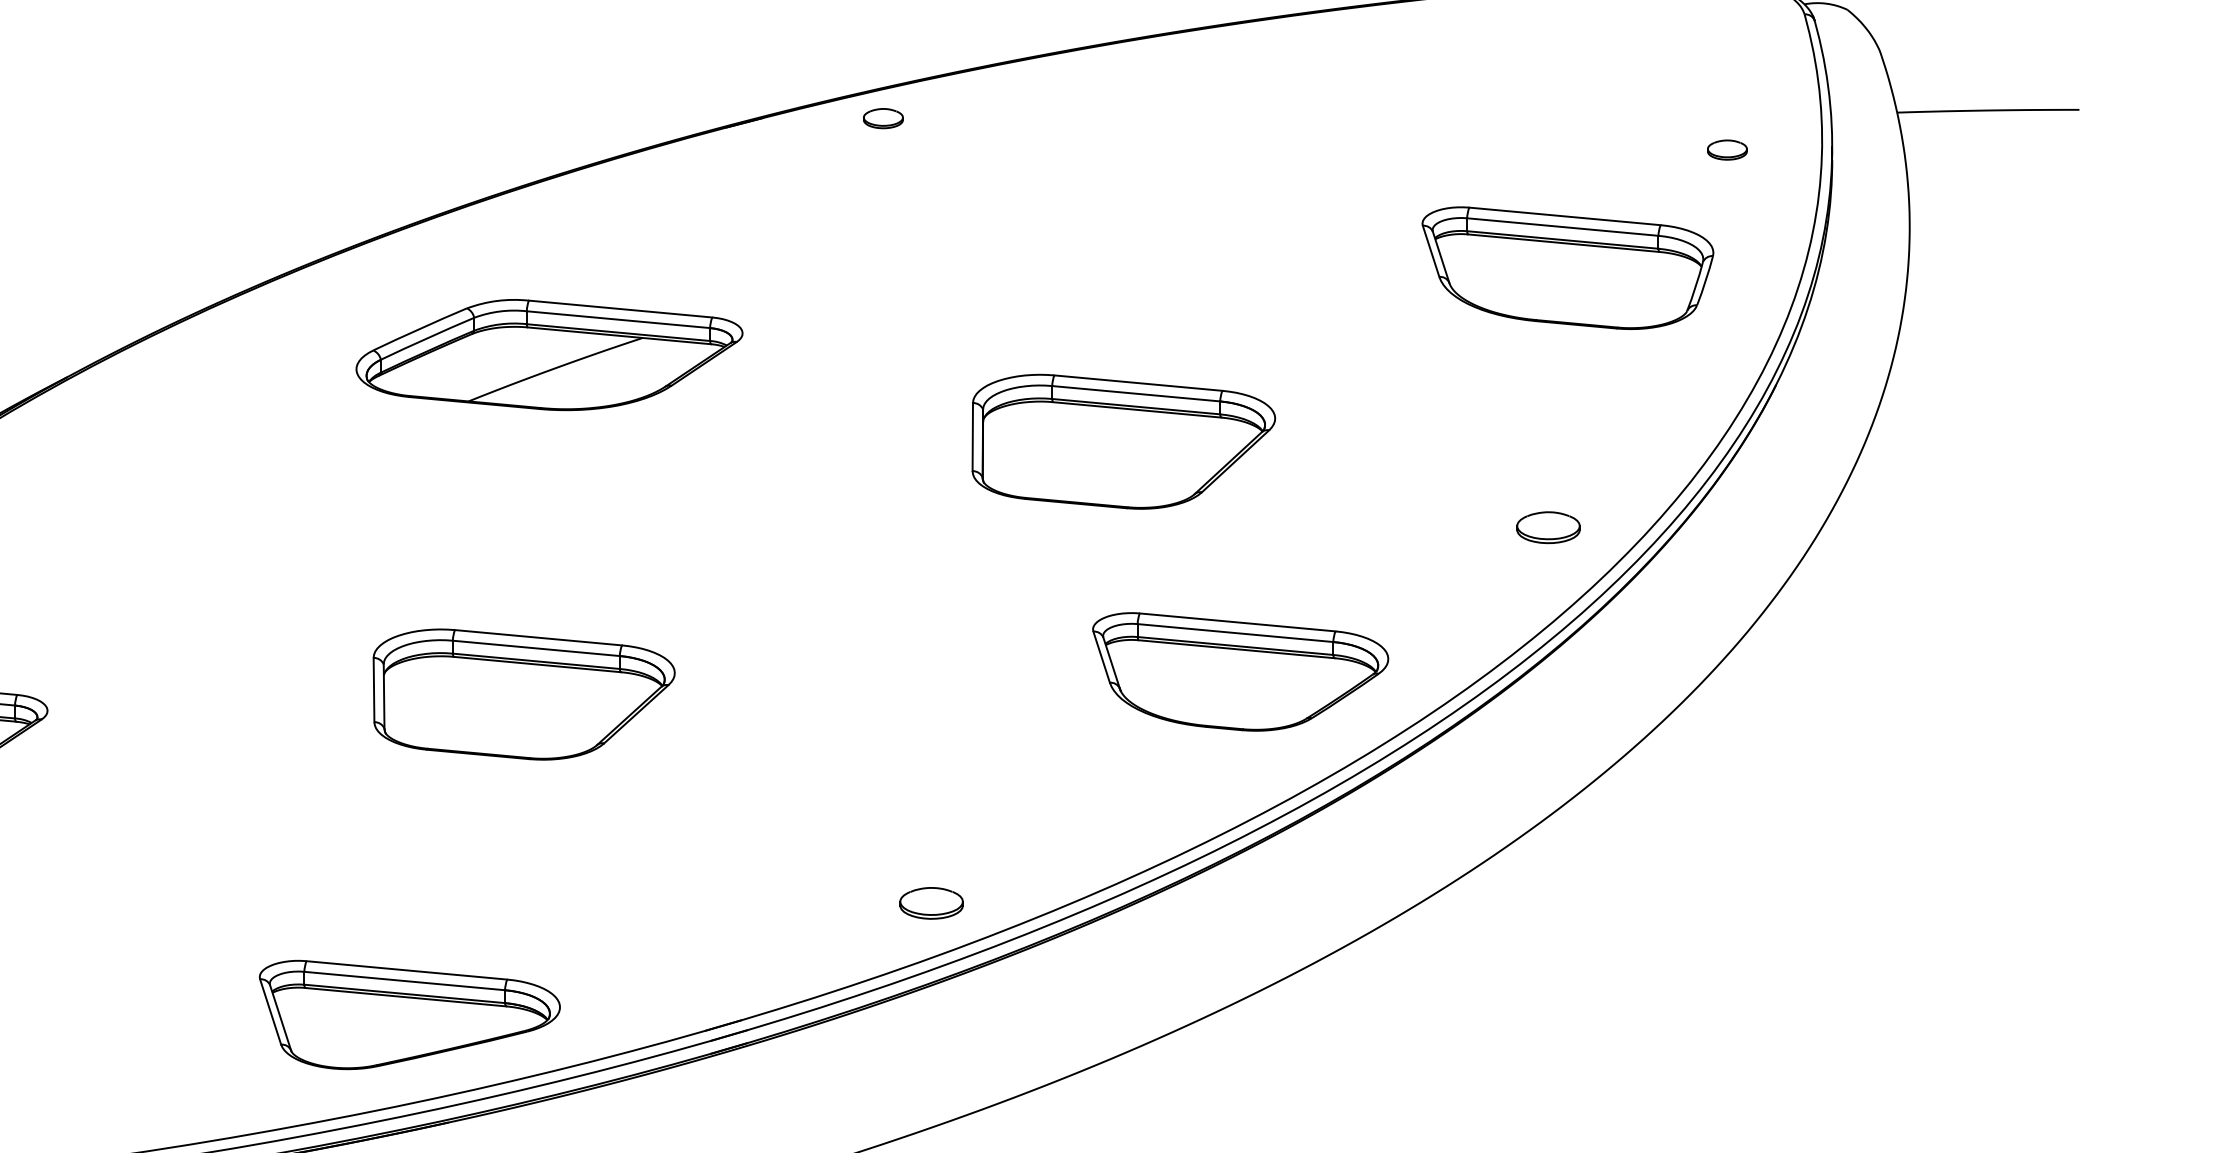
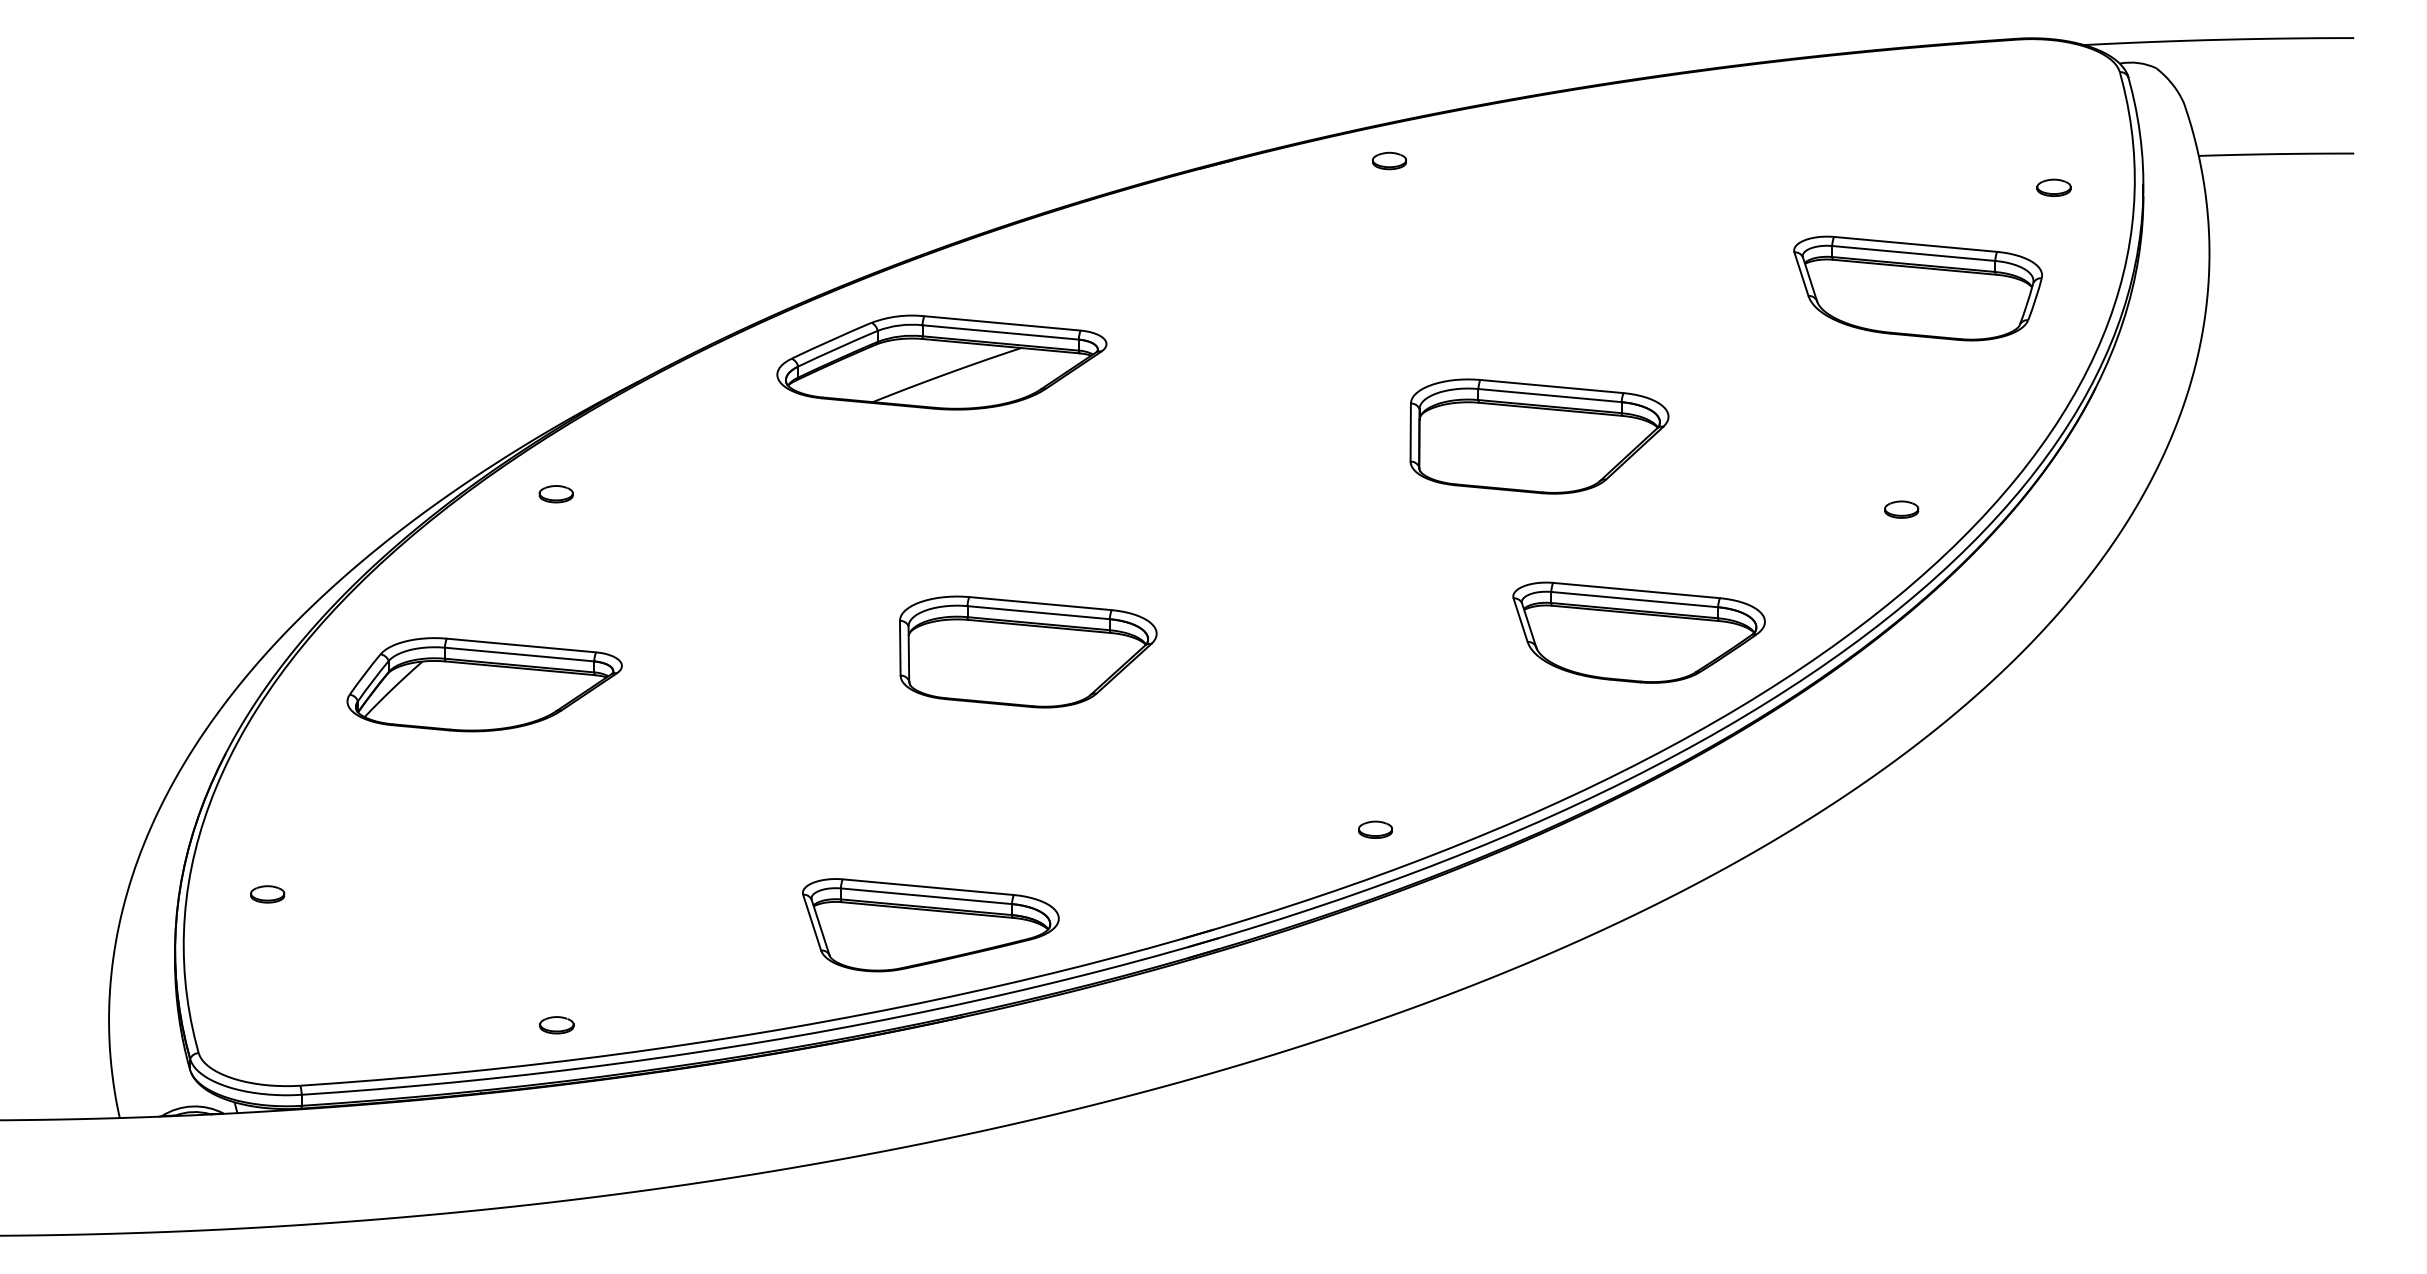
part: (883, 117) -> (1389, 160), moved
part: (549, 354) -> (941, 362), moved
part: (1548, 527) -> (1901, 509), size x0.62
part: (931, 902) -> (1375, 829), size x0.62

